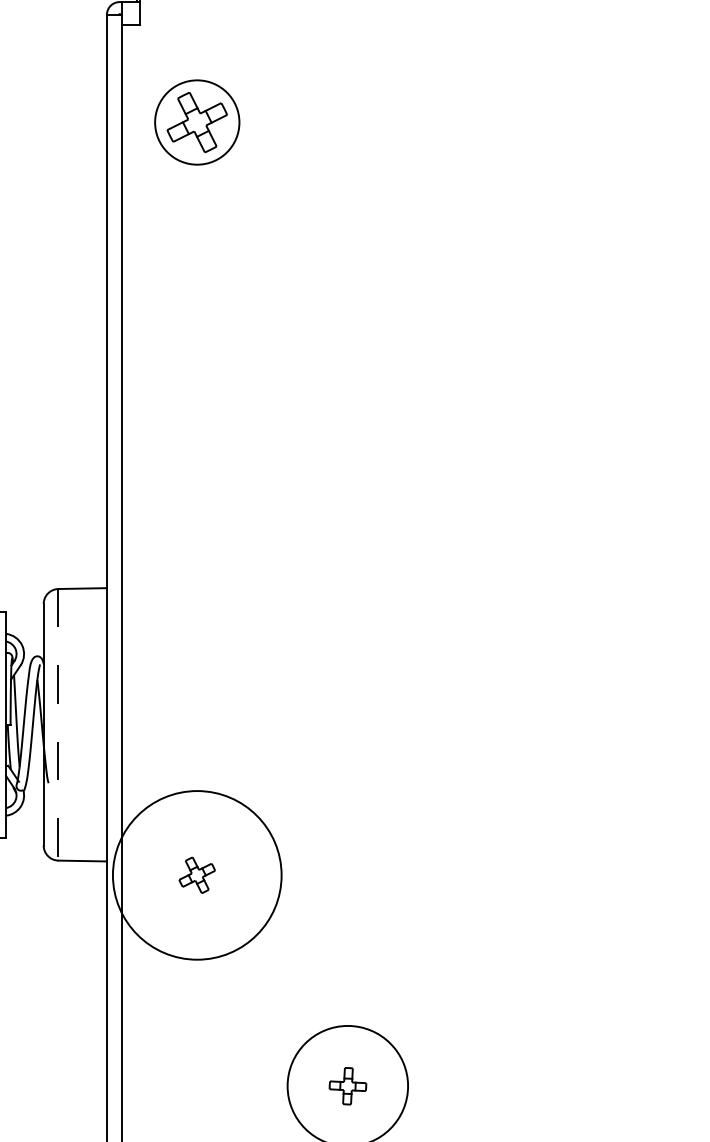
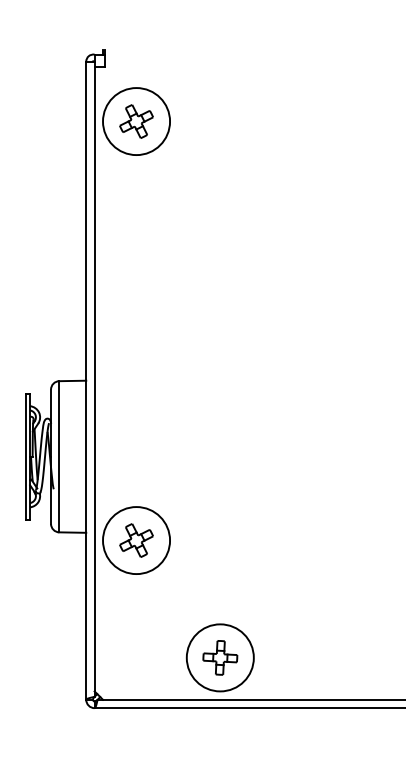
circle: (197, 122) -> (136, 121), size x1.43
line: (58, 724) -> (59, 456), dashed -> solid
circle: (197, 875) -> (136, 540), size x0.71
part: (197, 875) -> (136, 540), size x1.67
part: (348, 1085) -> (220, 657), size x1.67

